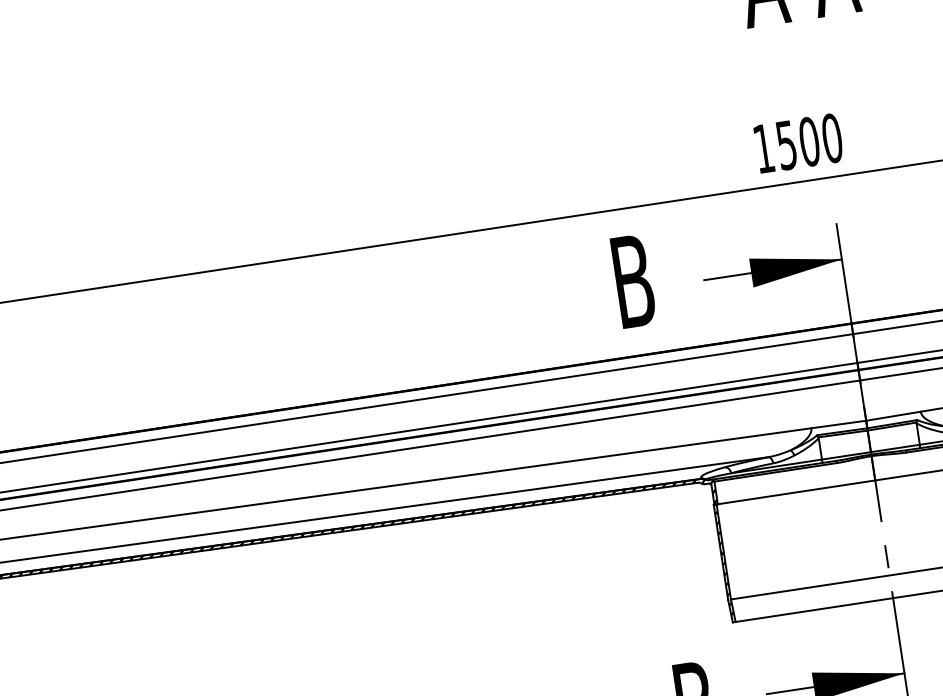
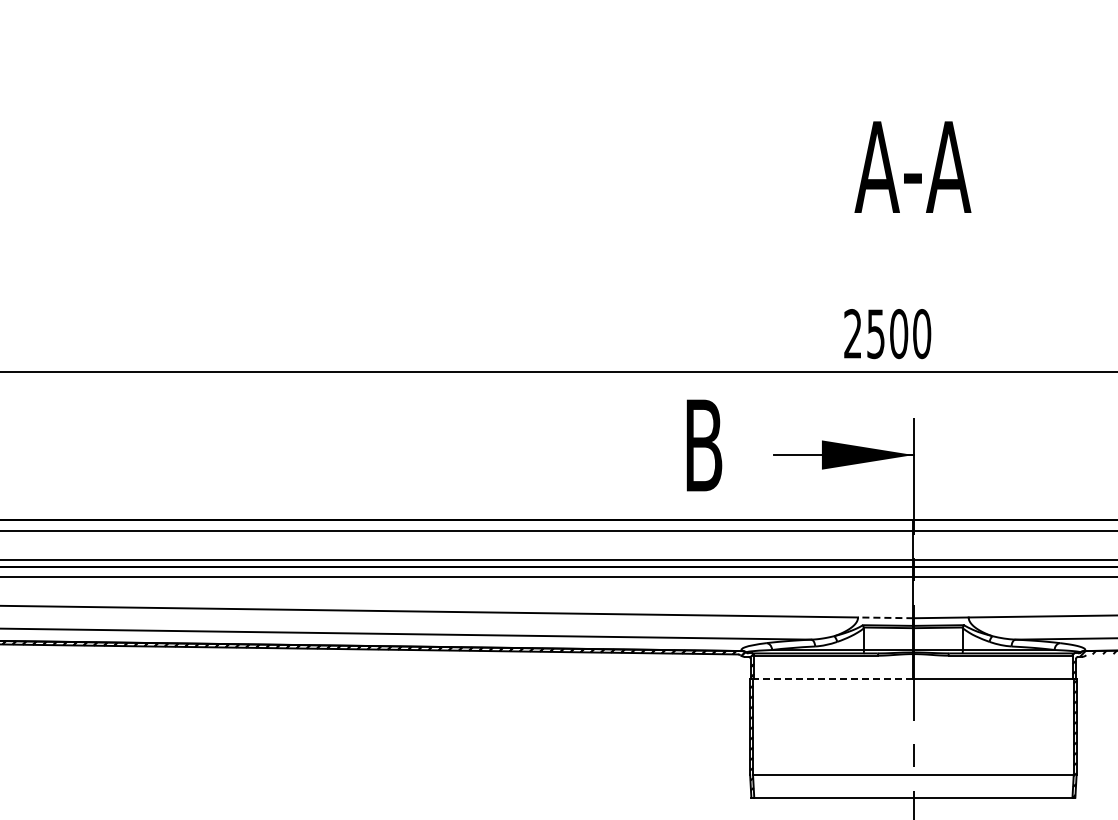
text: (763, 148) -> (852, 333), 1500 -> 2500
line: (838, 424) -> (885, 617), solid -> dashed
line: (796, 492) -> (833, 678), solid -> dashed

